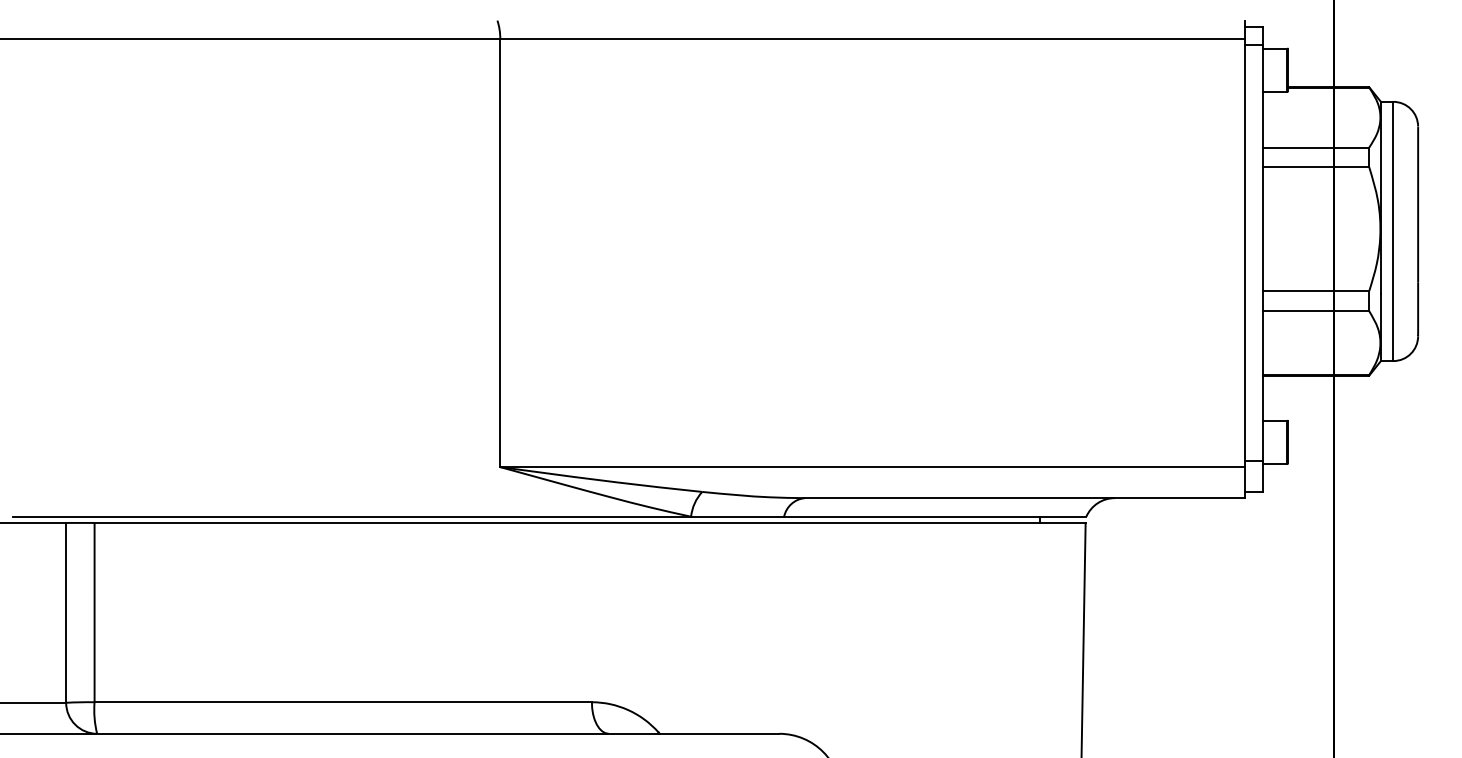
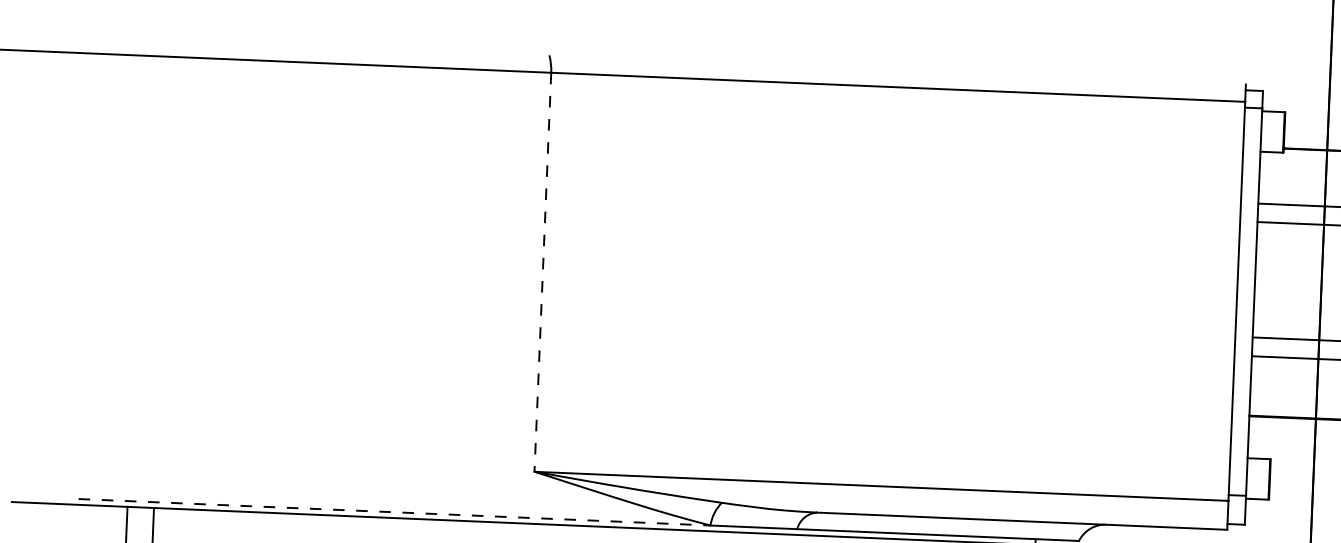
line: (500, 253) -> (543, 272), solid -> dashed
line: (352, 516) -> (394, 512), solid -> dashed

